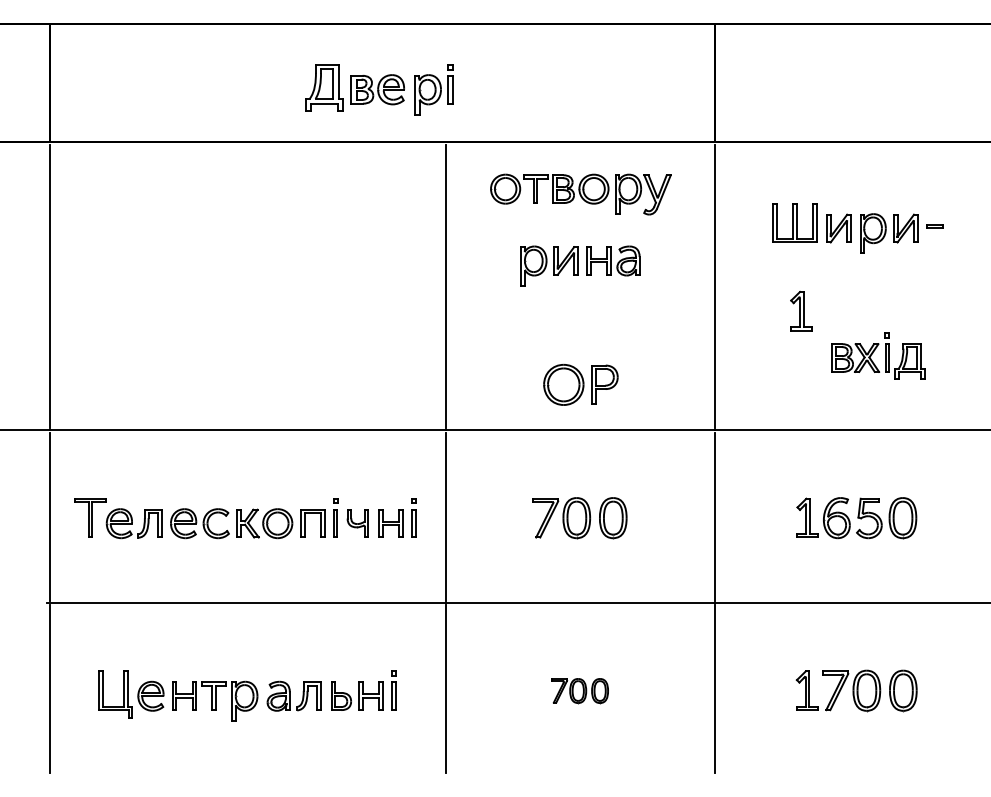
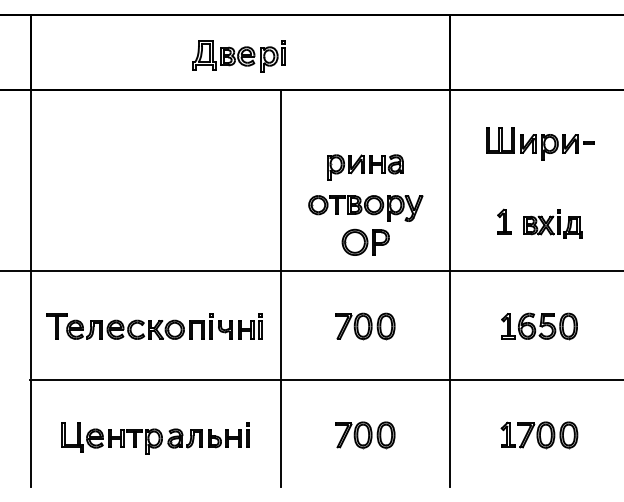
part: (580, 194) -> (365, 208), moved
part: (801, 310) -> (504, 221), moved
part: (580, 691) -> (365, 435), size x1.67

